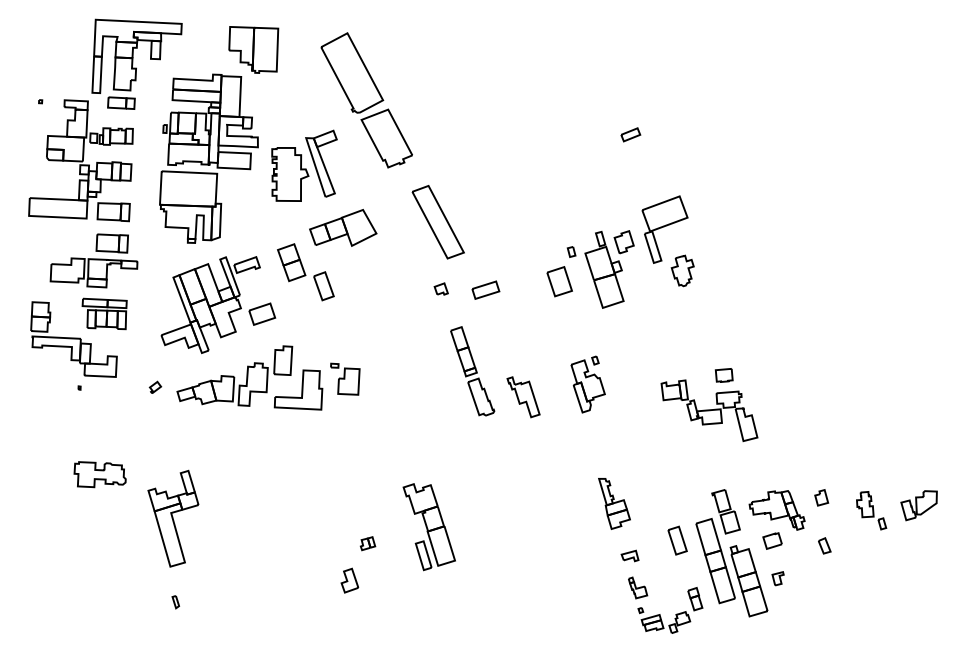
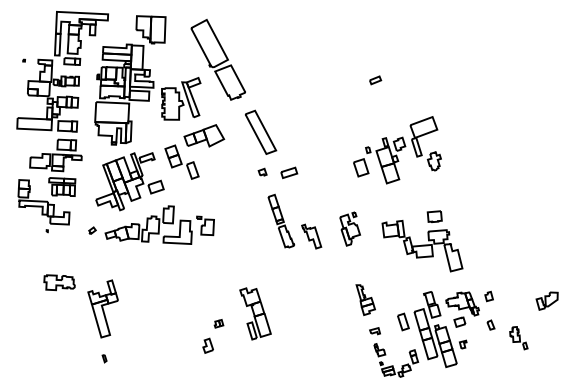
part: (620, 252) -> (397, 150), moved
part: (708, 403) -> (421, 240), size x1.4
part: (870, 511) -> (518, 338), moved

